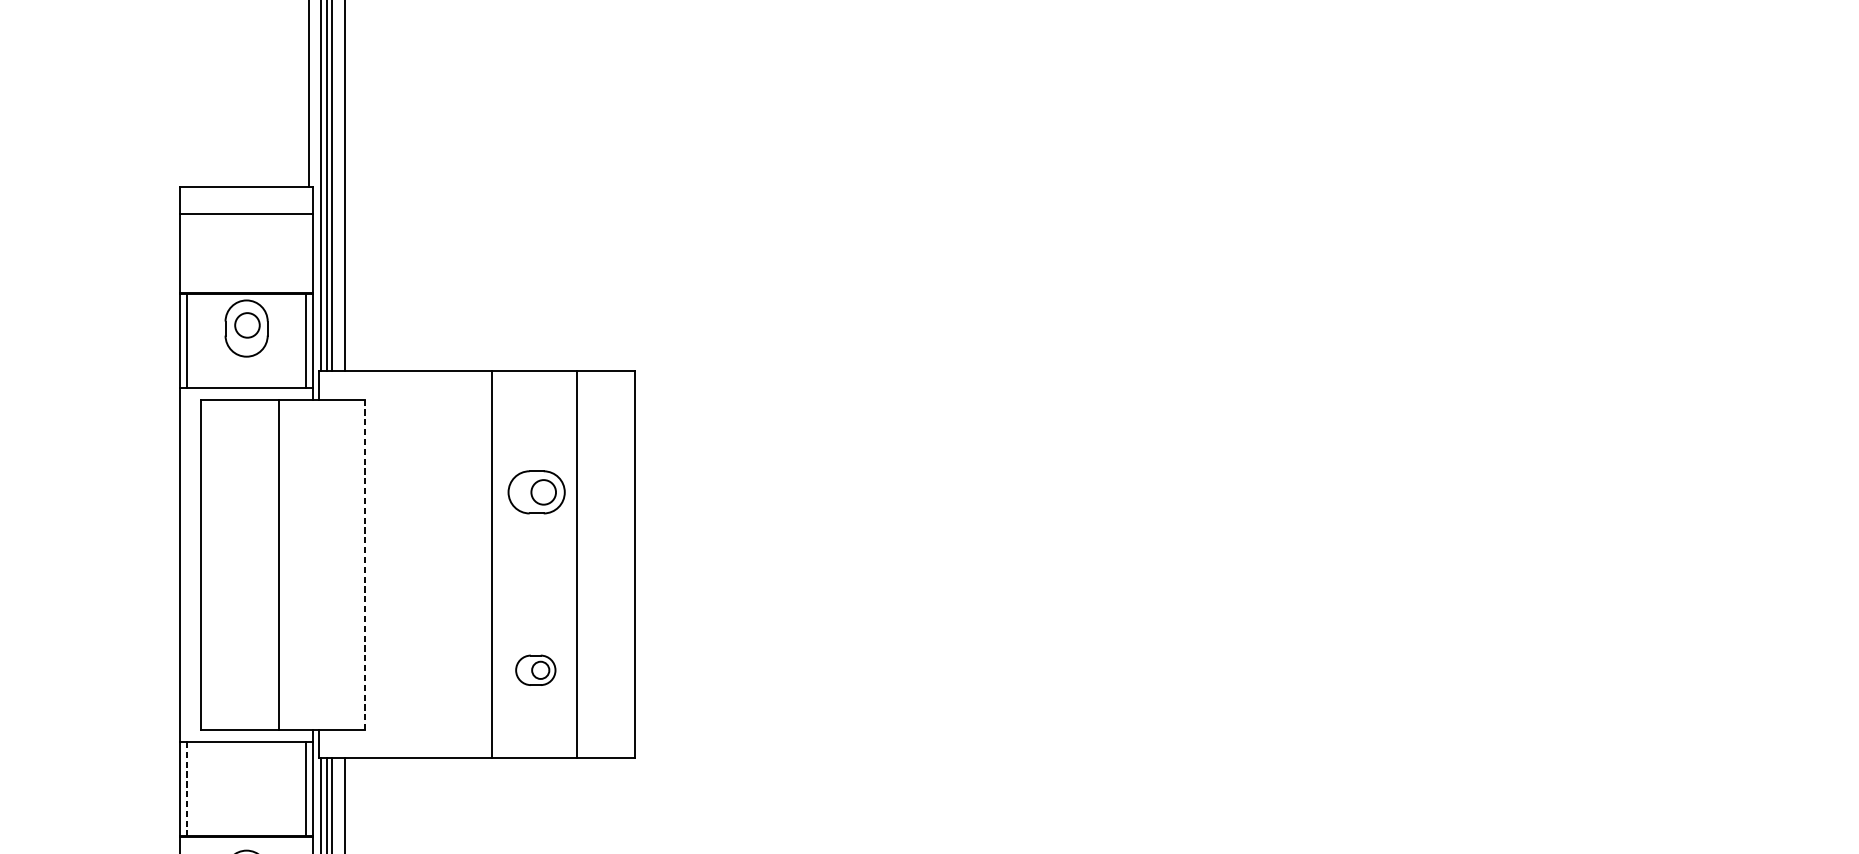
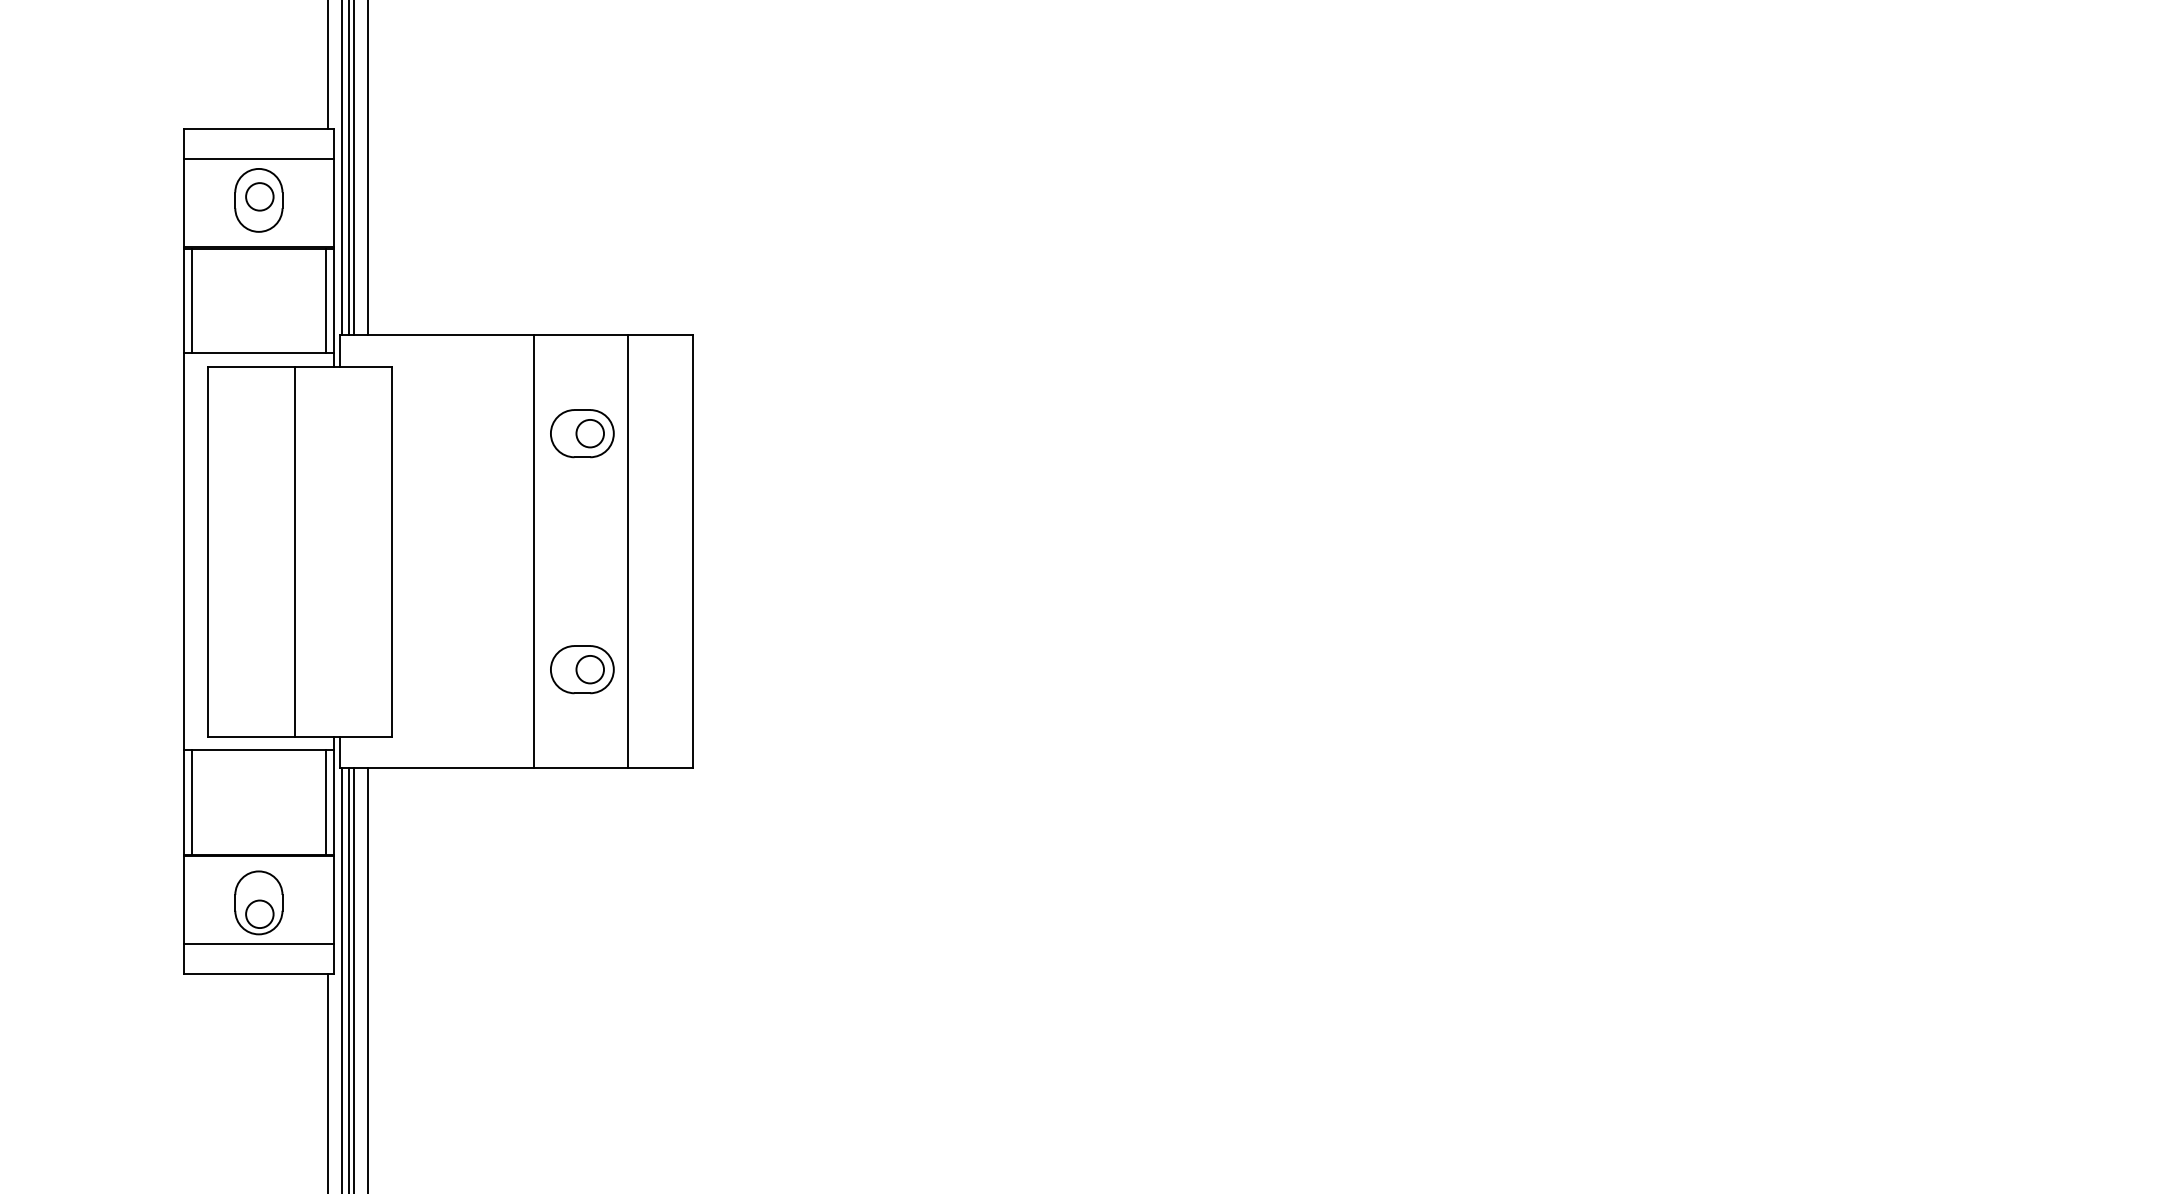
part: (246, 328) -> (258, 200), moved
part: (536, 492) -> (582, 433), moved
line: (365, 564) -> (391, 551), dashed -> solid
part: (535, 670) -> (582, 669), size x1.43
line: (187, 789) -> (192, 802), dashed -> solid

